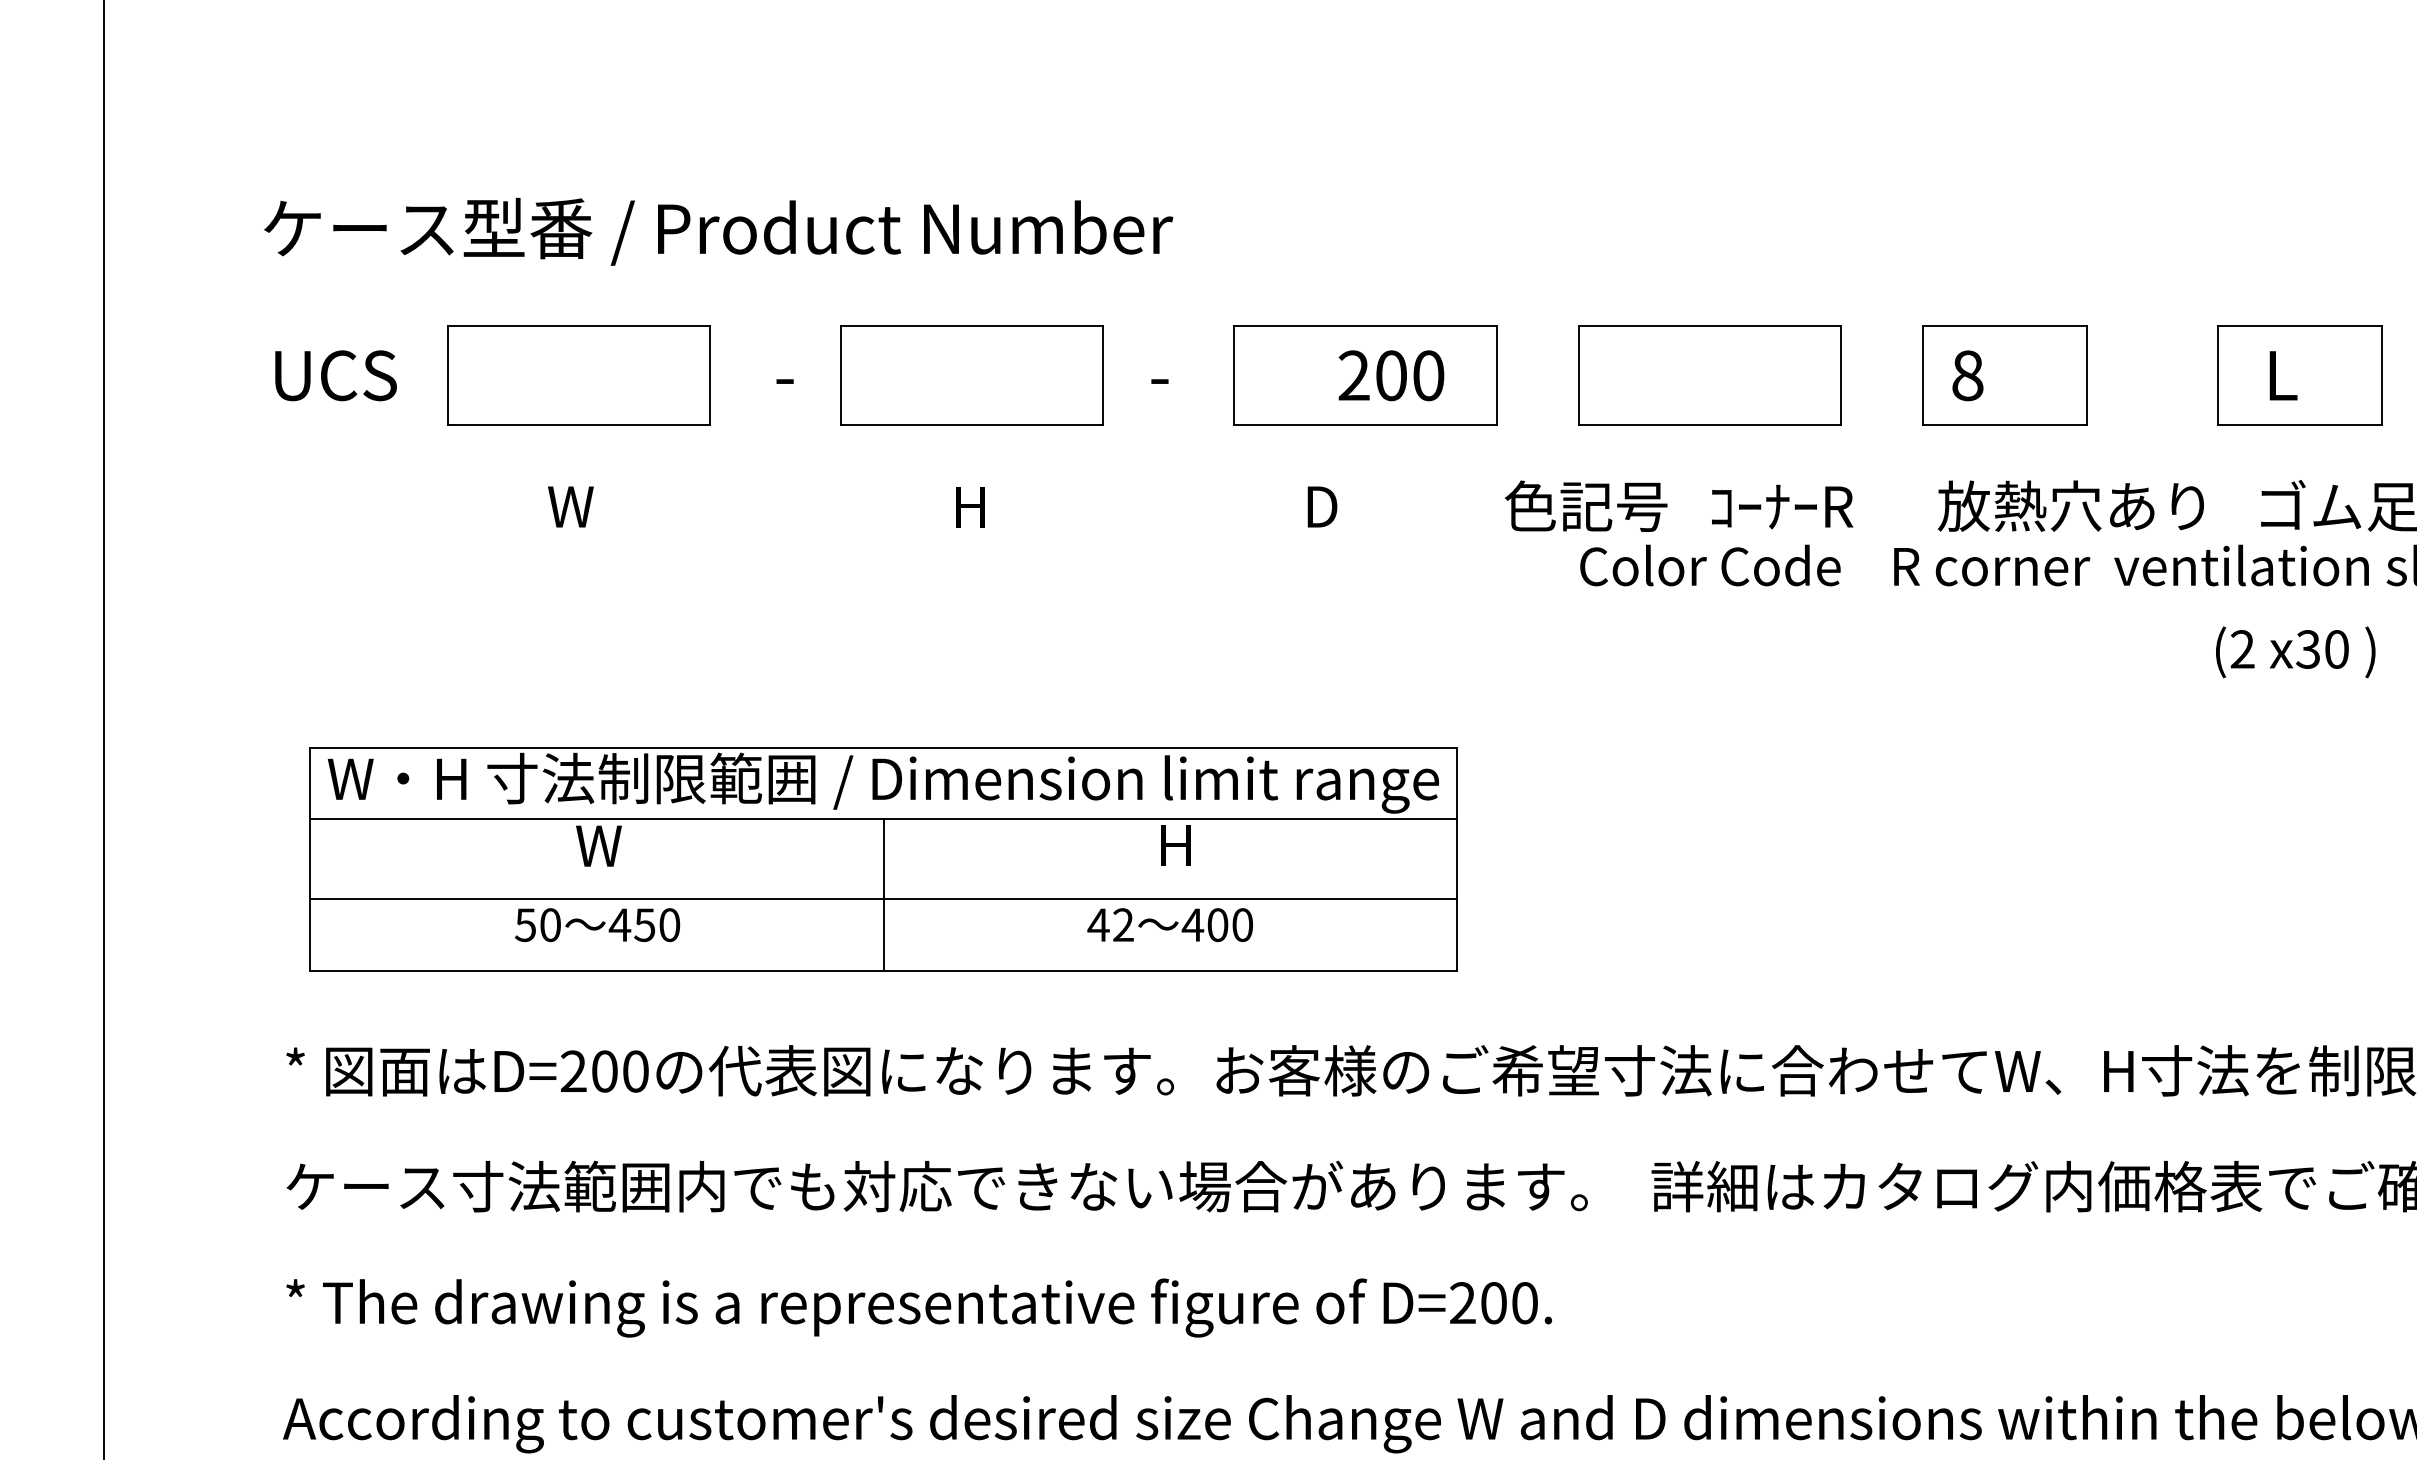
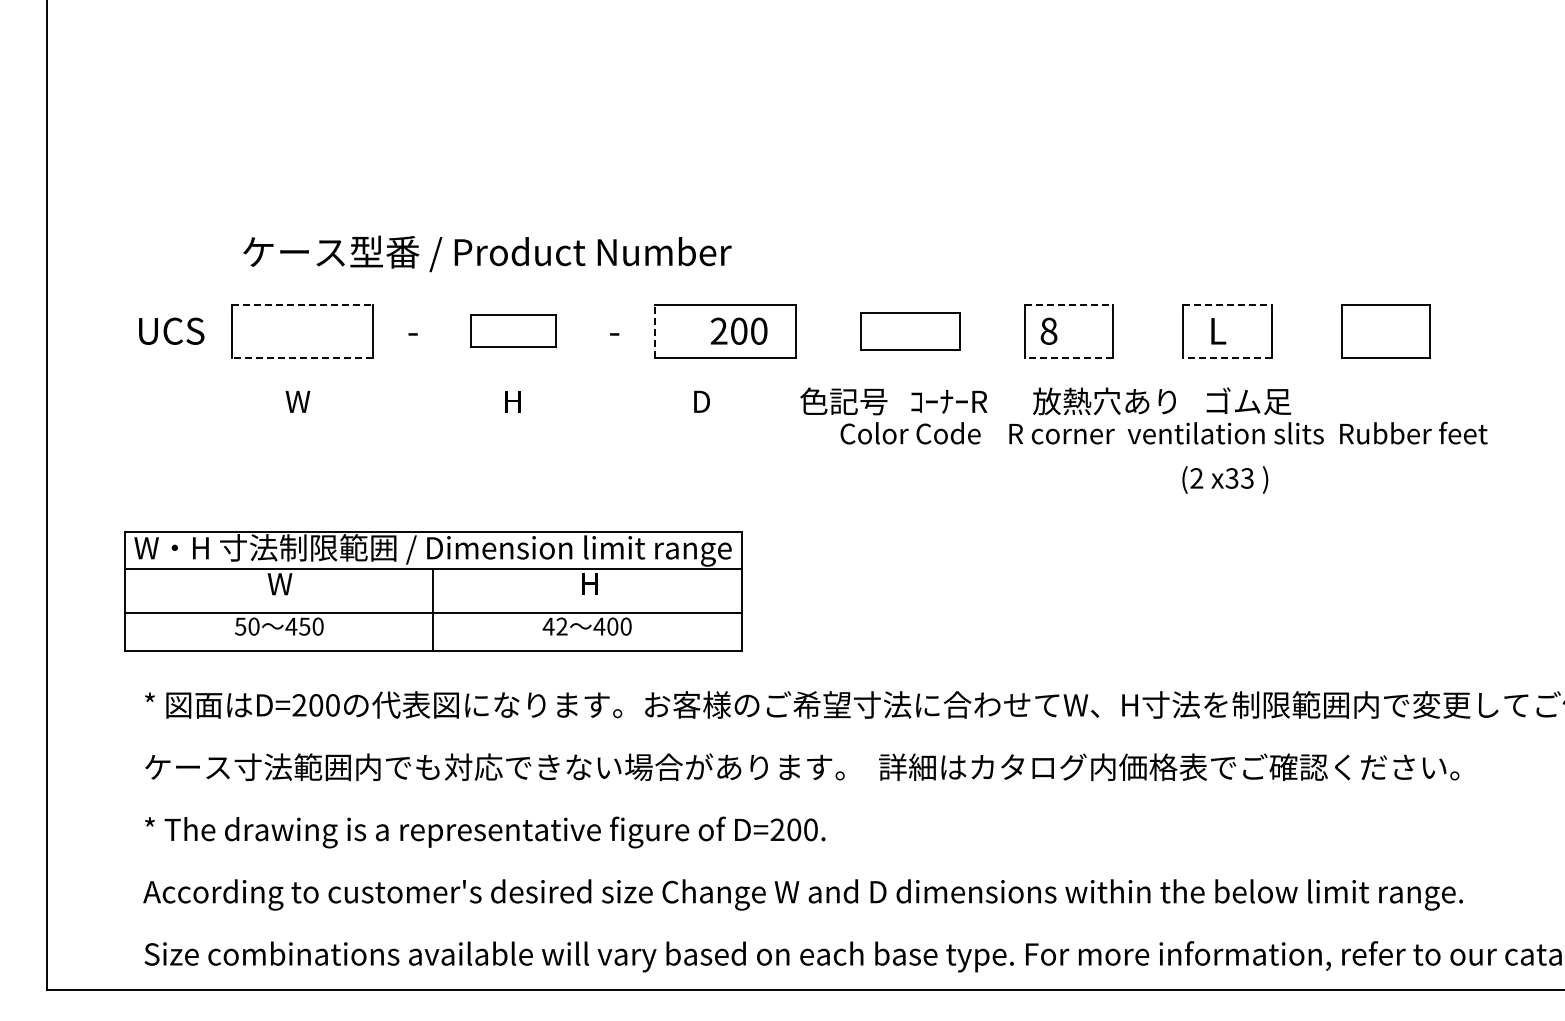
text: (718, 231) -> (487, 253), moved
line: (579, 325) -> (302, 304), solid -> dashed
line: (2005, 325) -> (1069, 304), solid -> dashed
line: (2301, 325) -> (1228, 304), solid -> dashed
line: (1234, 374) -> (654, 330), solid -> dashed
part: (971, 376) -> (513, 331), size x0.6
part: (1710, 376) -> (910, 331), size x0.7
line: (579, 424) -> (302, 357), solid -> dashed
line: (2004, 424) -> (1068, 357), solid -> dashed
line: (2299, 424) -> (1227, 357), solid -> dashed
text: (2337, 649) -> (1247, 478), x30 -> x33
part: (884, 859) -> (433, 591), moved

